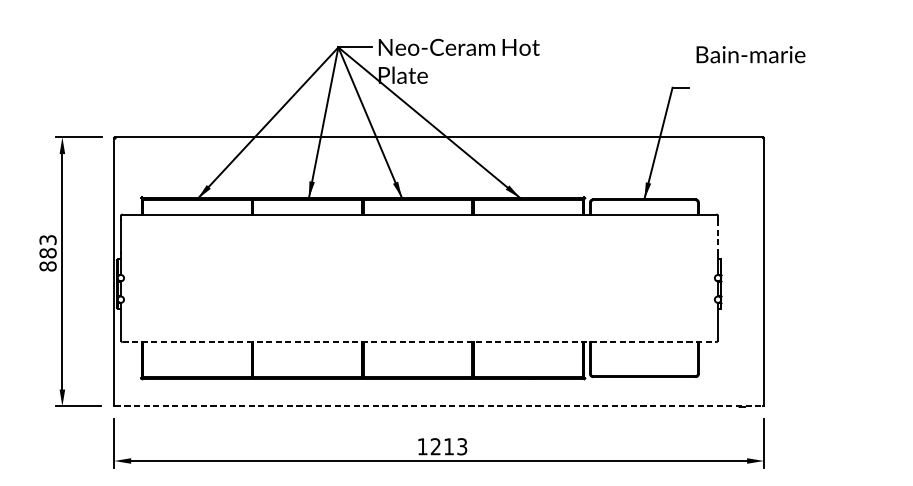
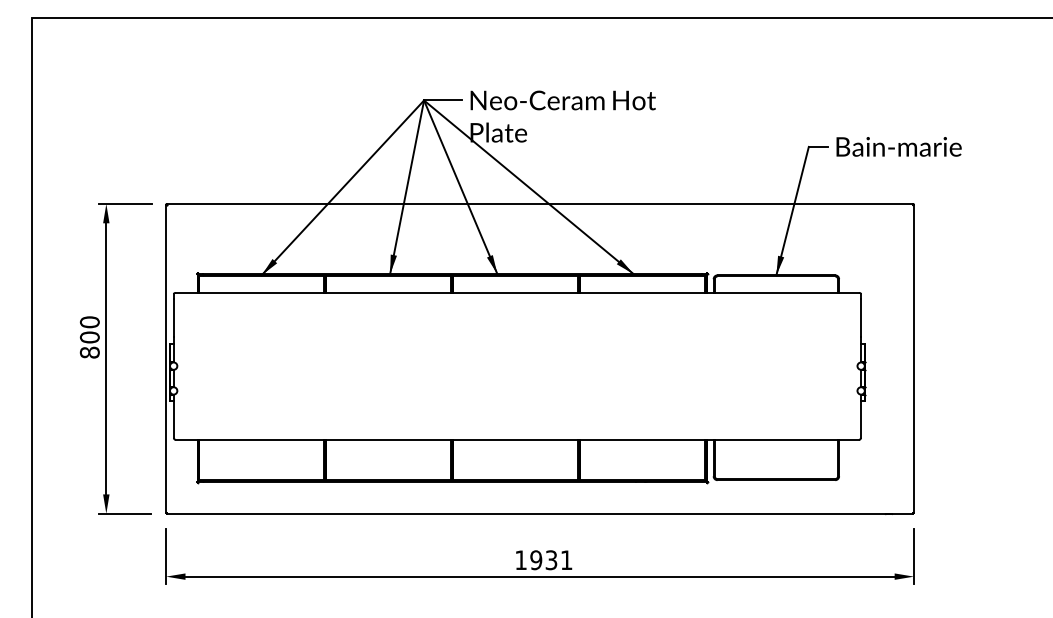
text: (750, 54) -> (898, 146), moved
line: (717, 236) -> (860, 318), dashed -> solid
text: (47, 246) -> (89, 329), 883 -> 800
line: (419, 341) -> (517, 439), dashed -> solid
line: (439, 406) -> (540, 513), dashed -> solid
text: (449, 446) -> (551, 560), 1213 -> 1931

